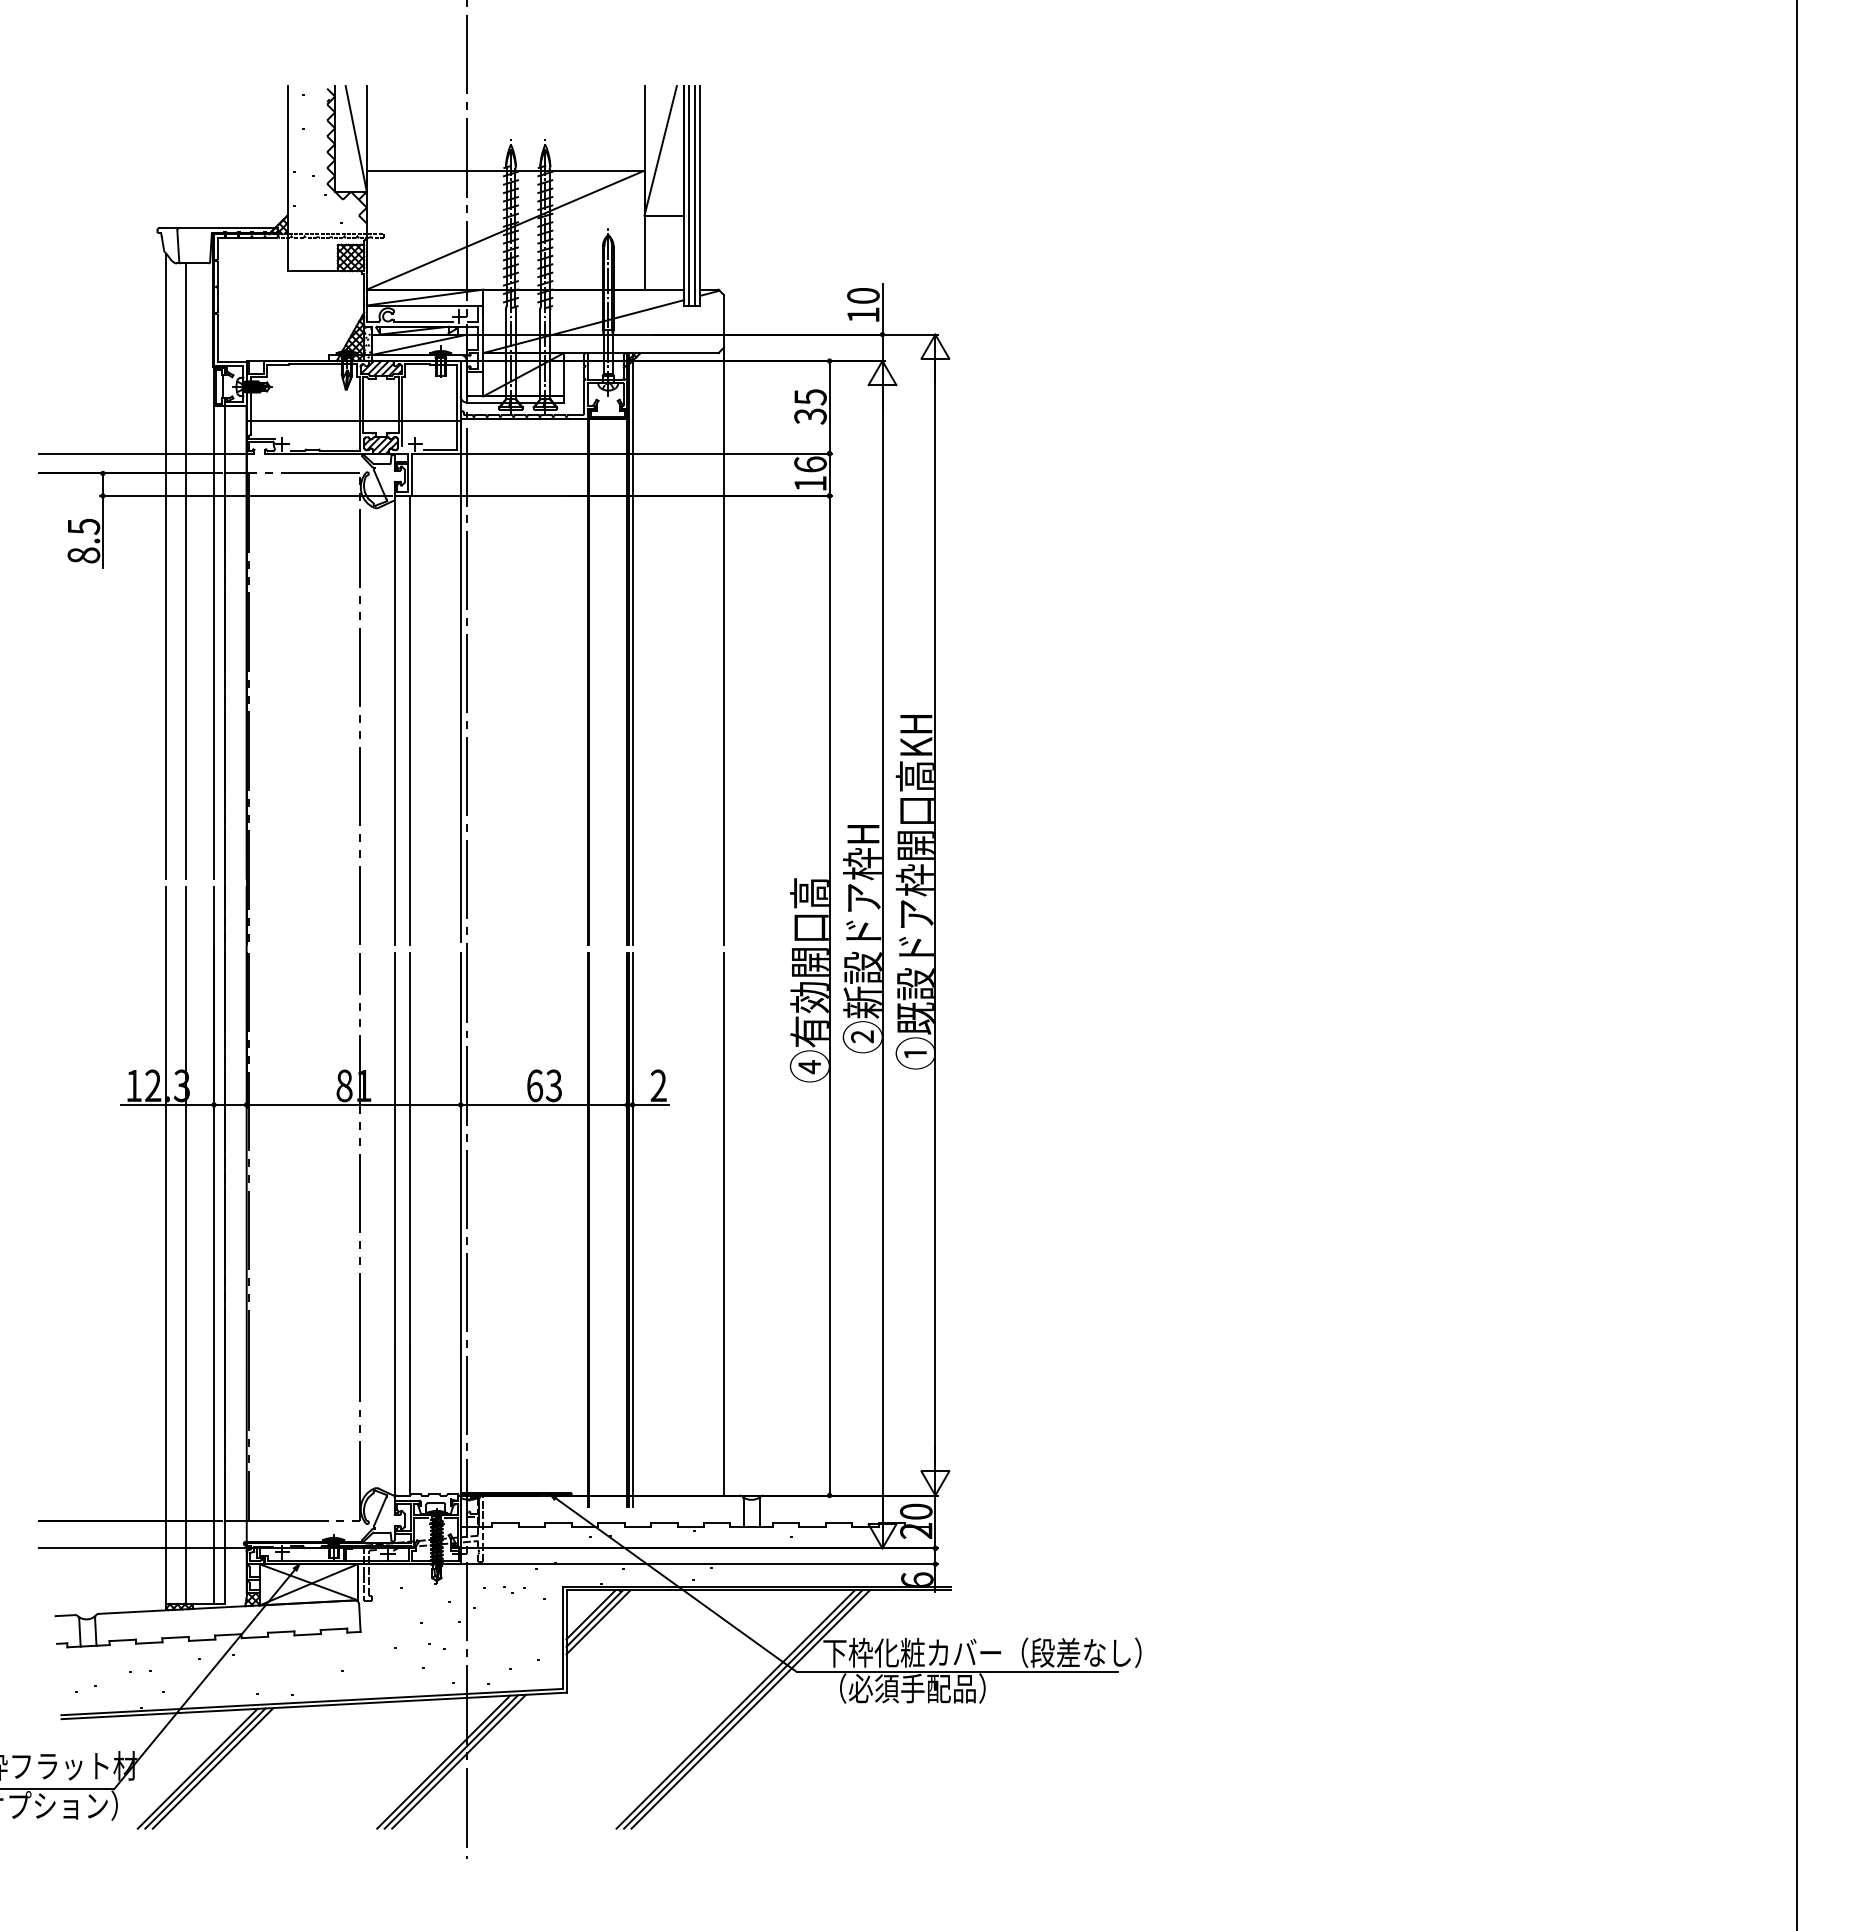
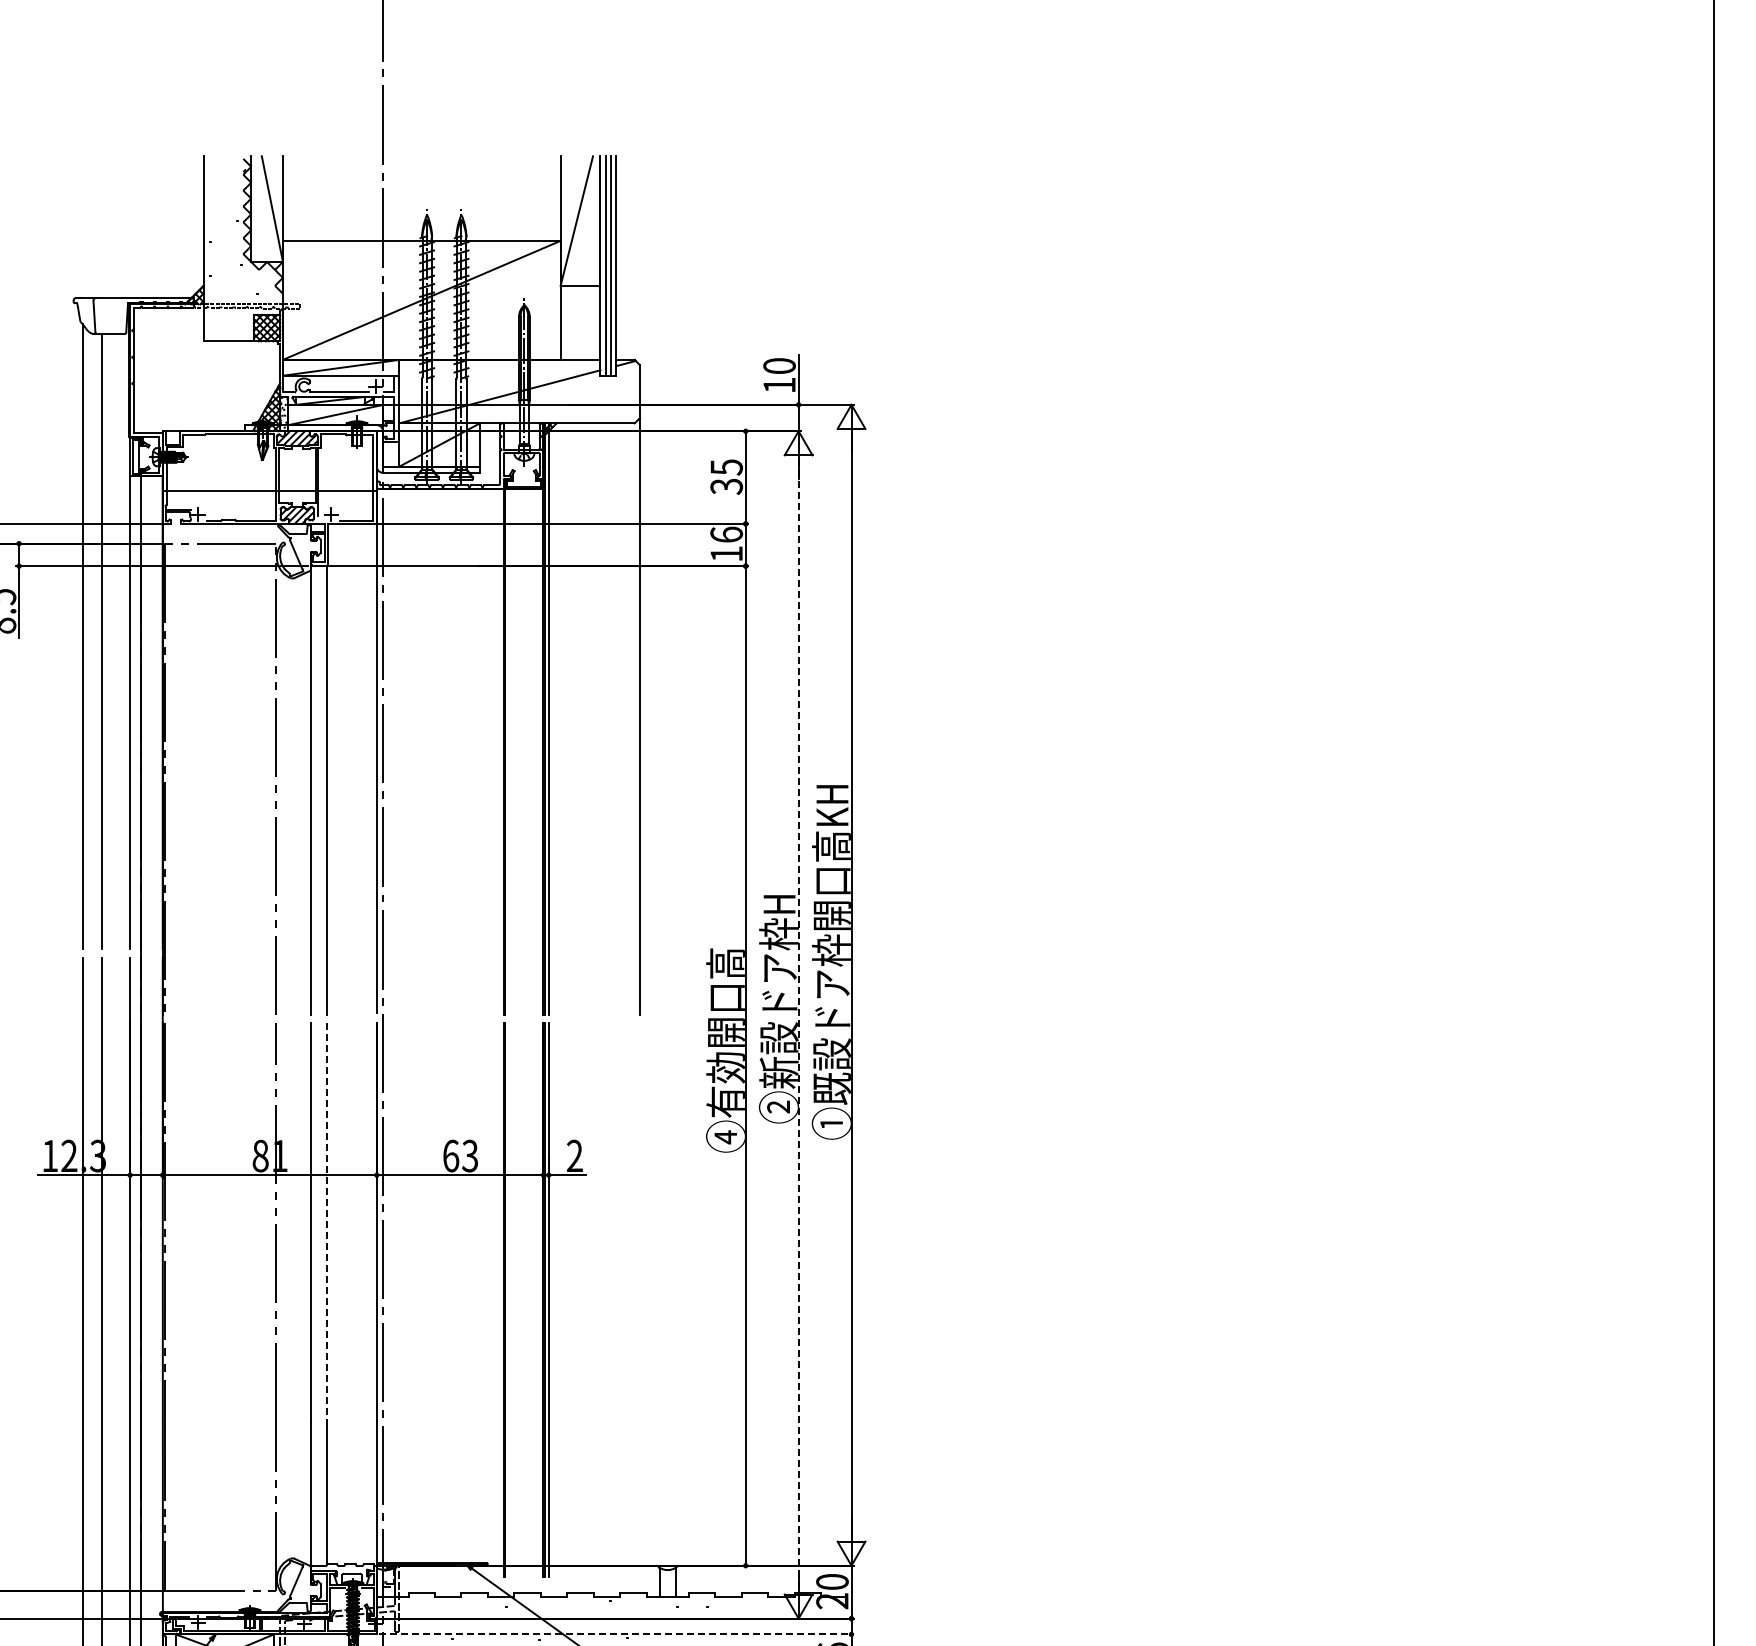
line: (882, 954) -> (798, 1024), solid -> dashed
line: (410, 1152) -> (326, 1222), solid -> dashed
line: (723, 1223) -> (639, 1293), removed
line: (700, 1564) -> (616, 1634), solid -> dashed

